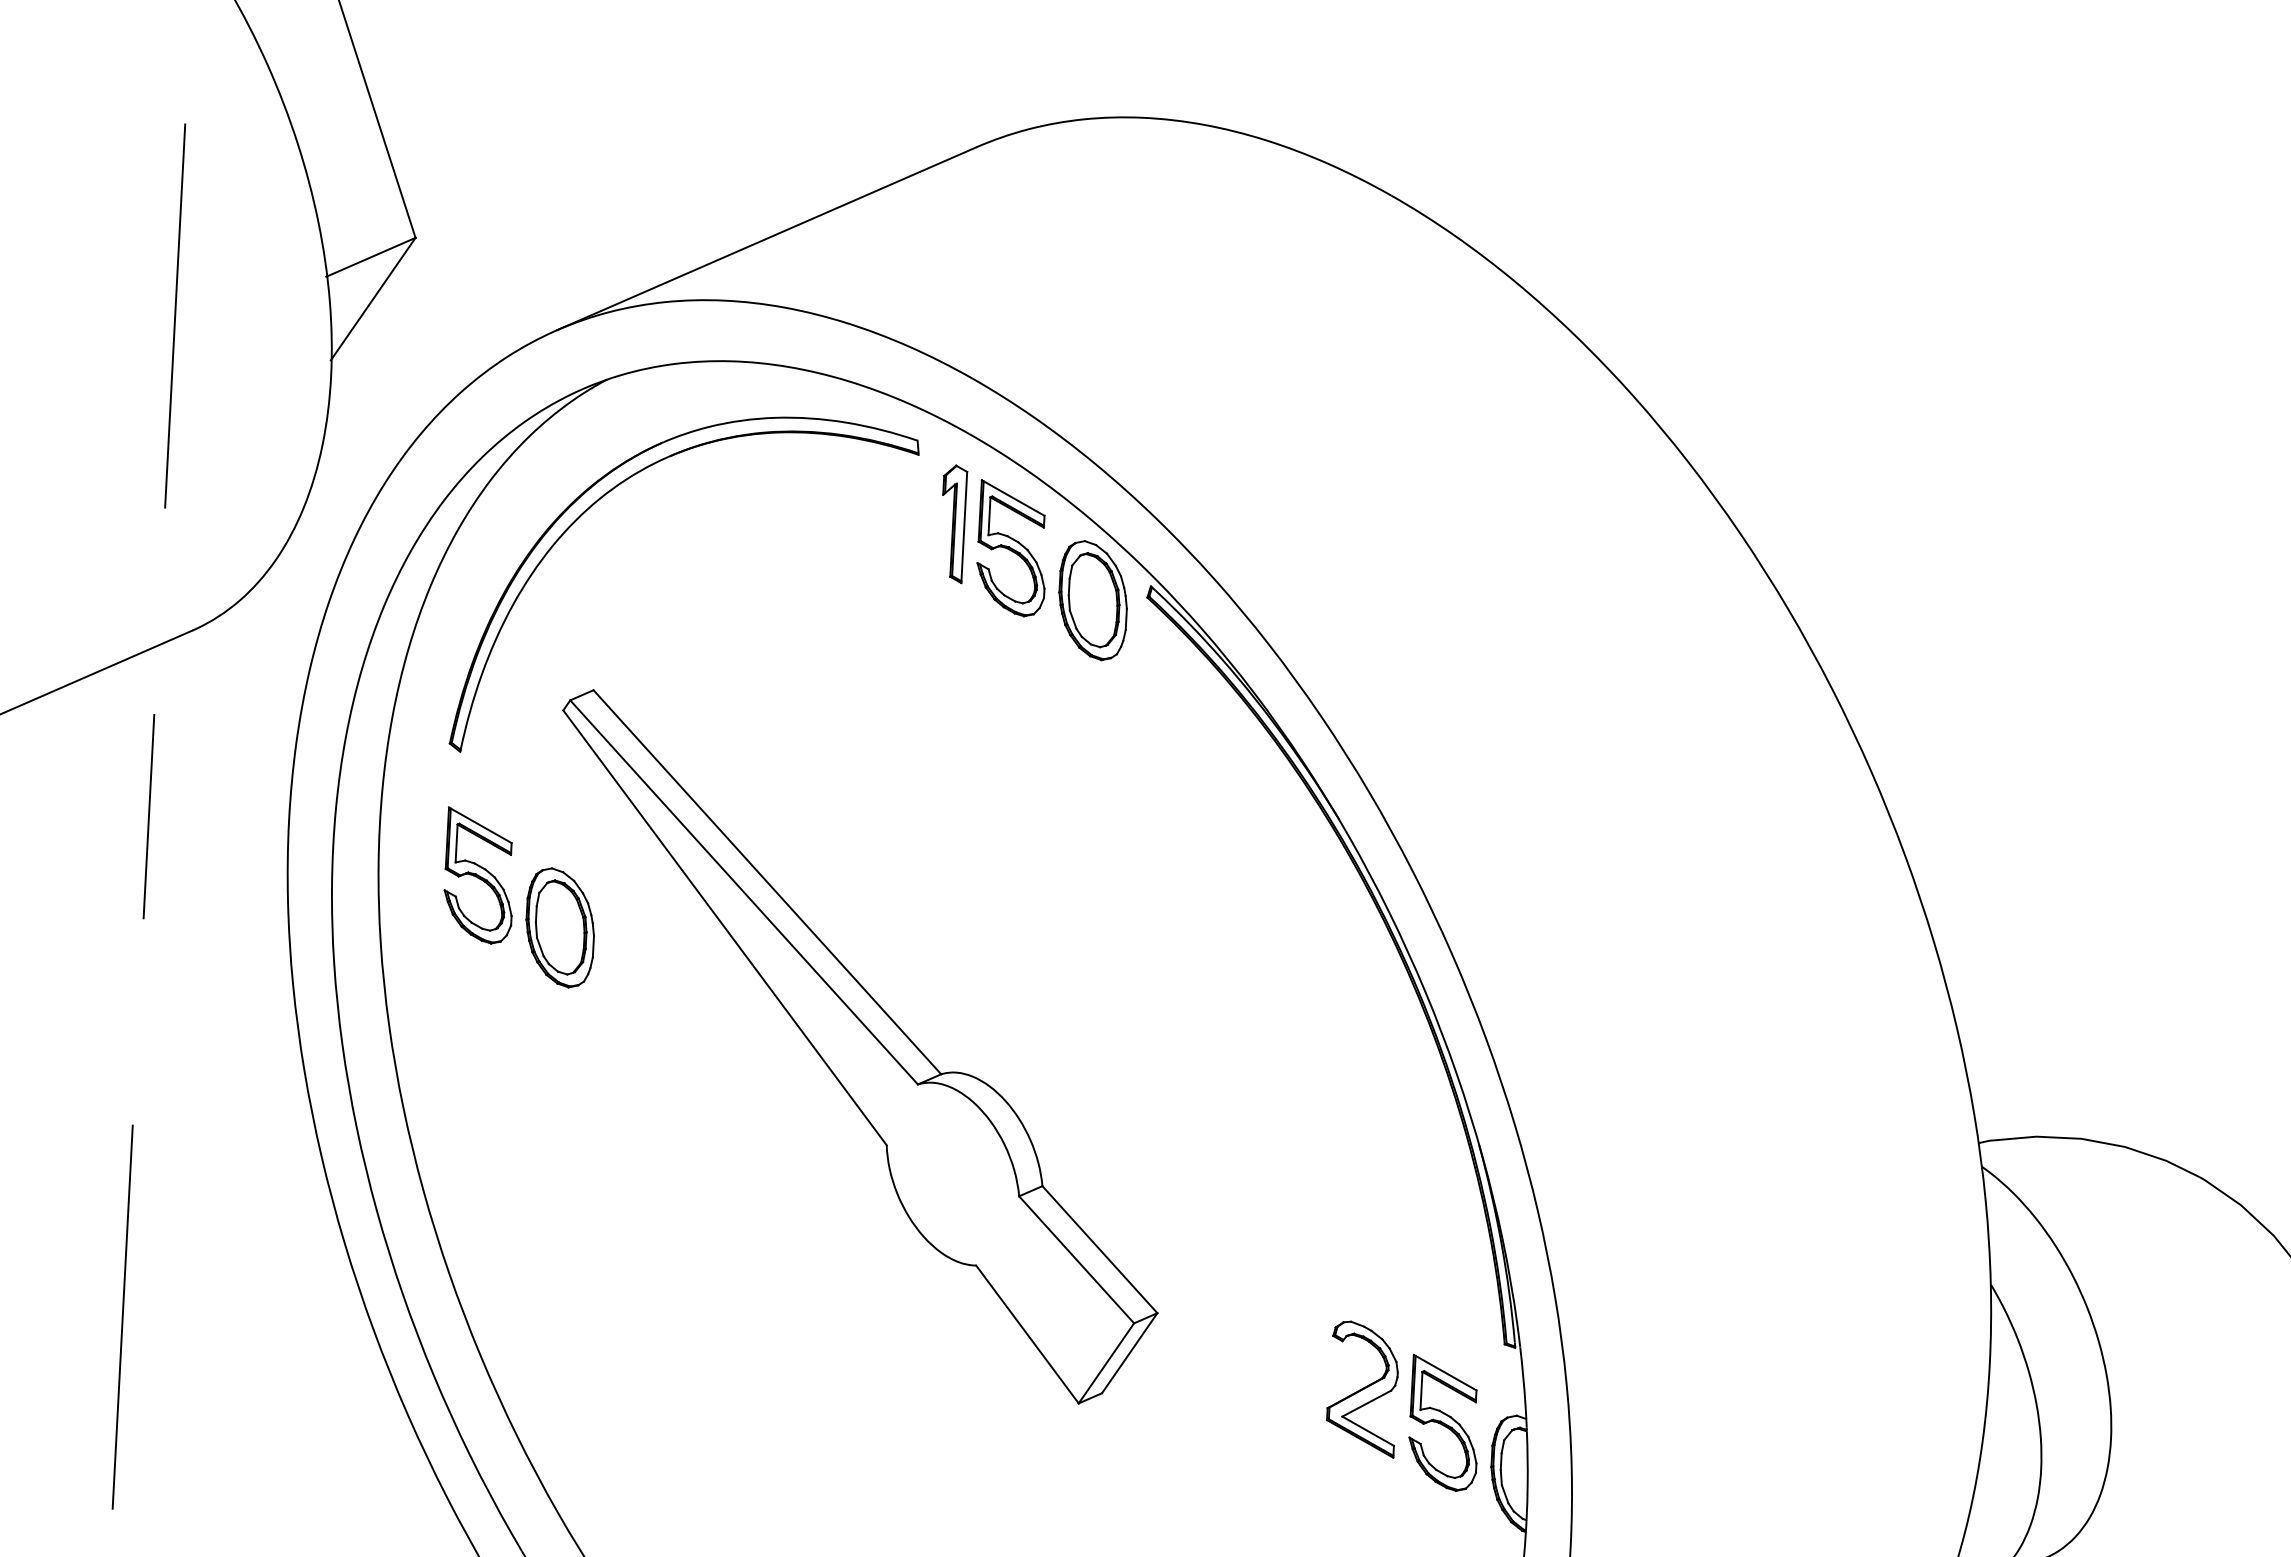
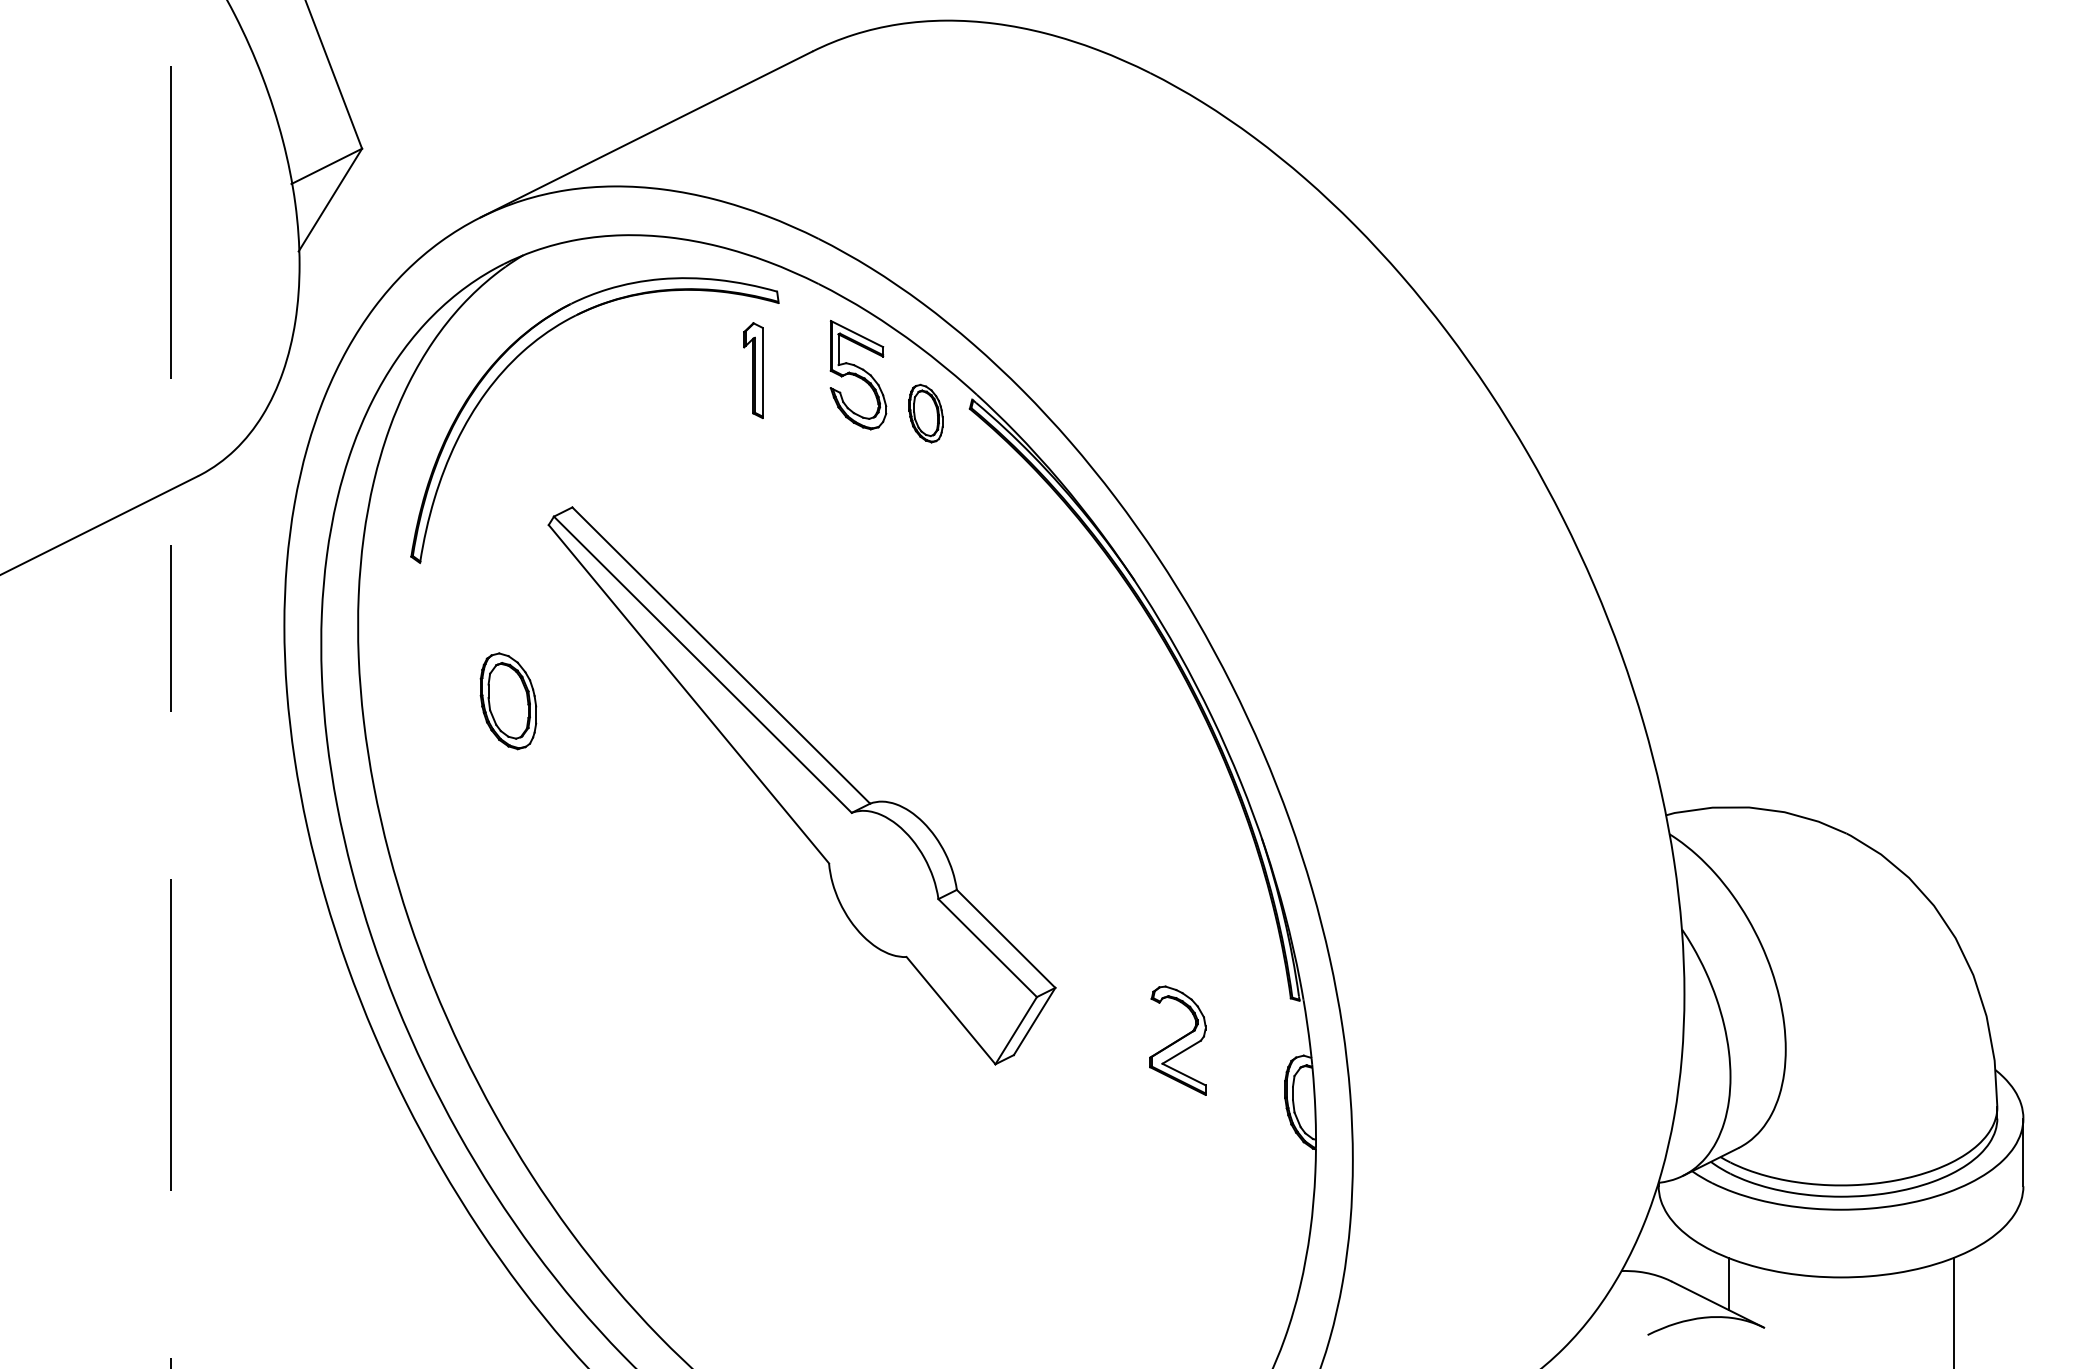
part: (953, 523) -> (753, 370), moved
part: (1092, 600) -> (925, 413), size x0.6
part: (478, 875) -> (440, 662), removed
part: (857, 1047) -> (801, 785), moved
part: (1444, 1422) -> (1245, 1064), removed

